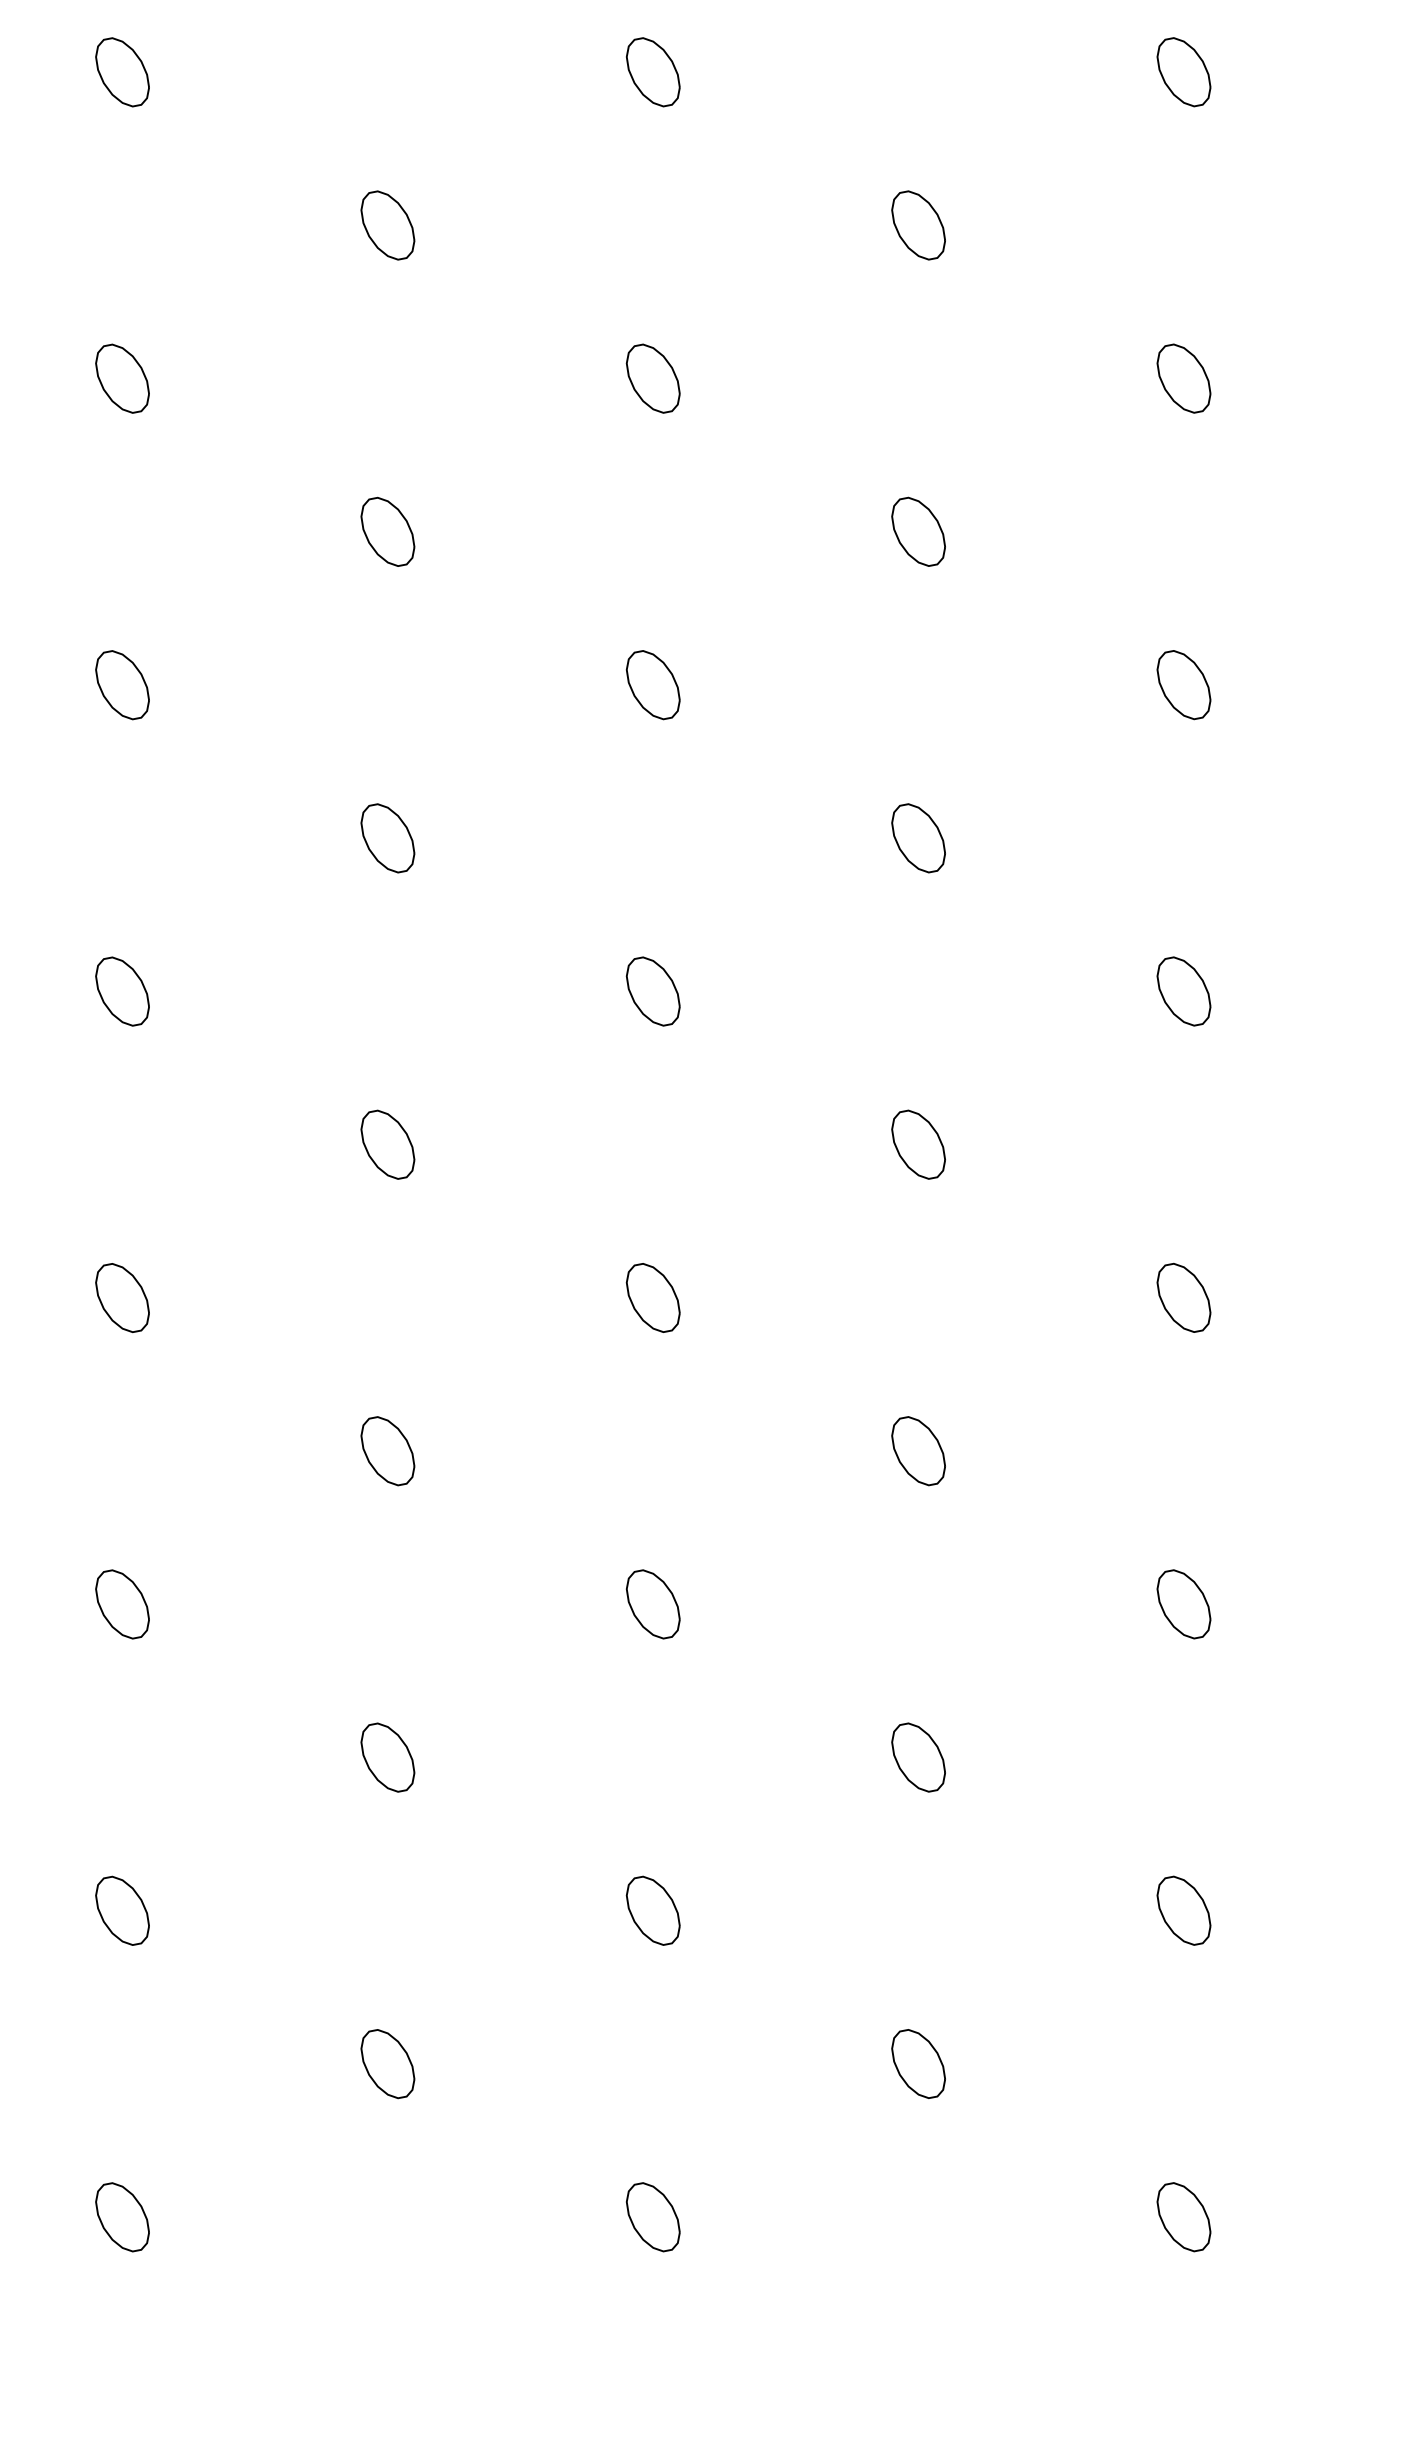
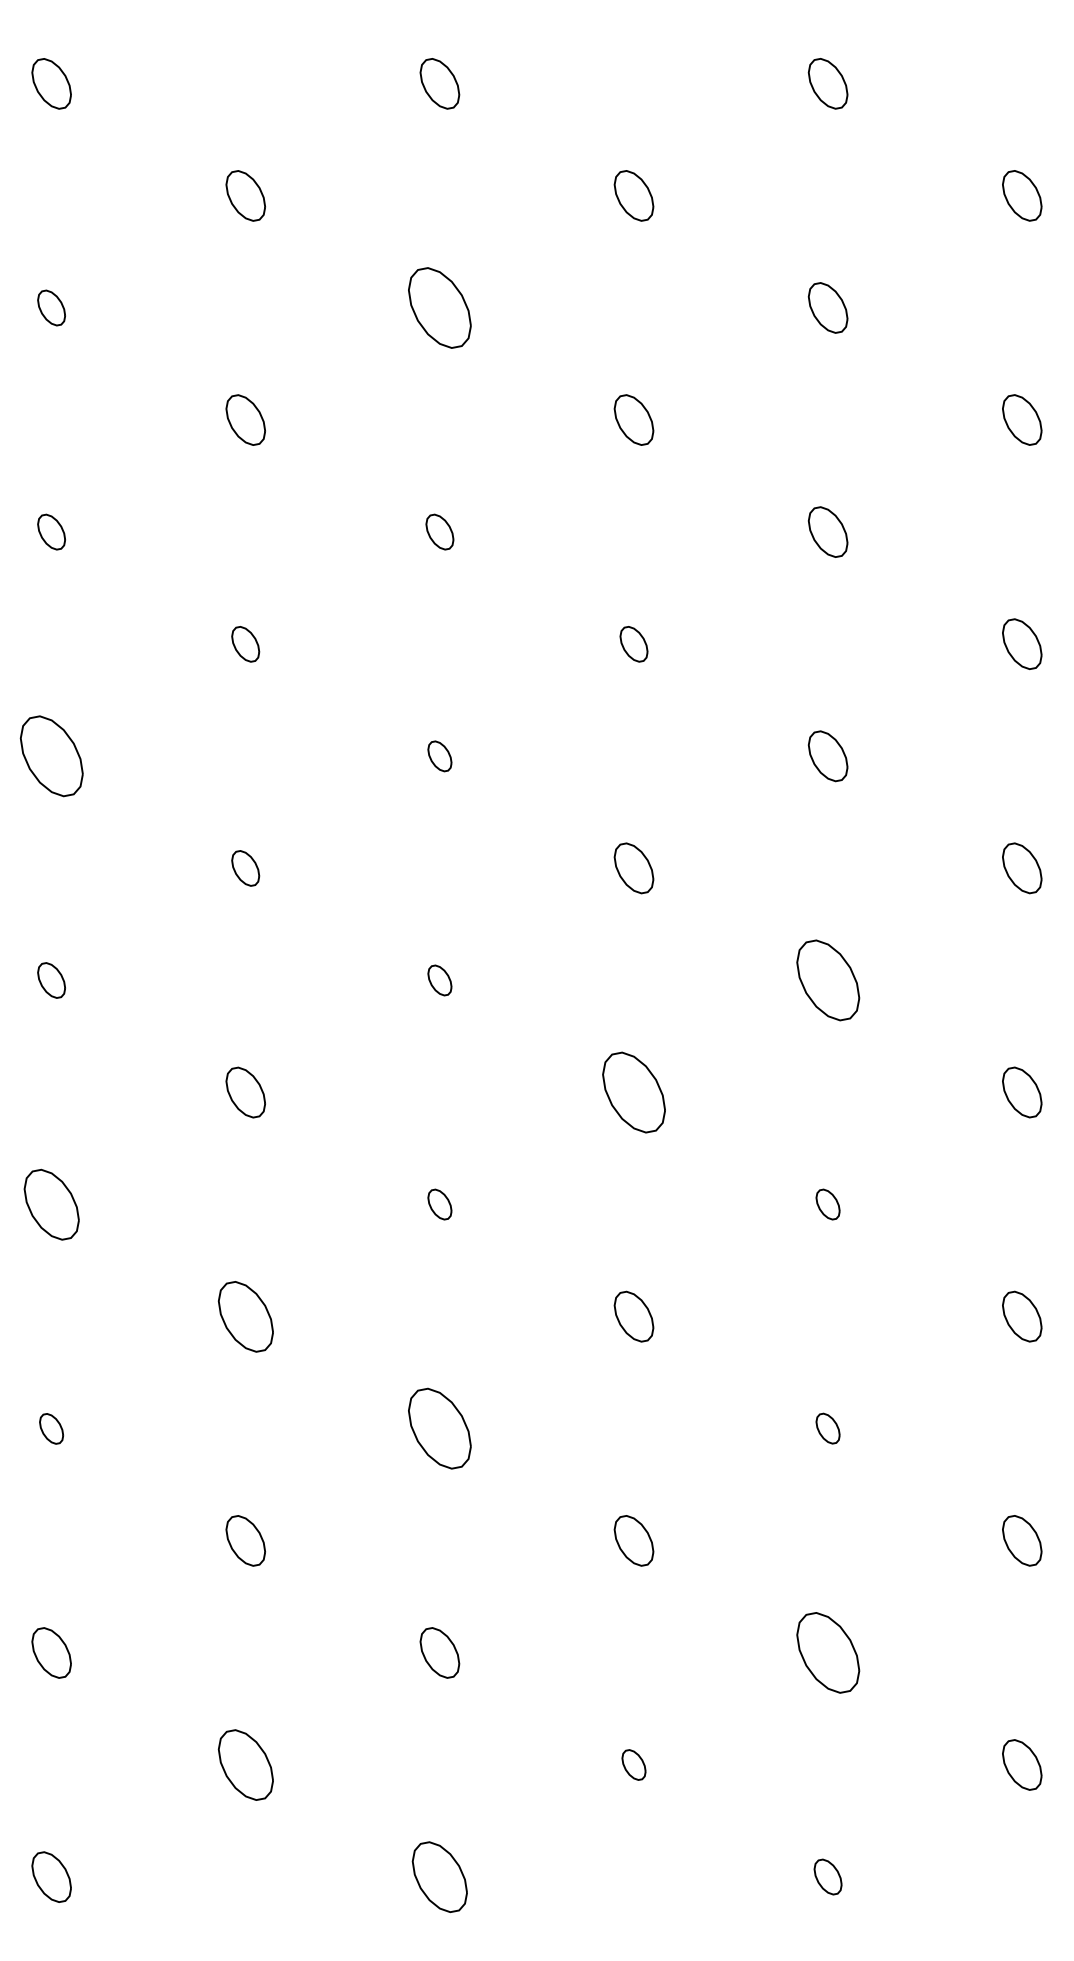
part: (122, 71) -> (51, 307), size x0.7
part: (652, 71) -> (439, 307), size x1.6
part: (122, 377) -> (51, 531), size x0.7
part: (652, 377) -> (439, 531), size x0.7
part: (387, 532) -> (245, 644), size x0.7
part: (917, 532) -> (633, 644), size x0.7
part: (122, 685) -> (51, 756), size x1.6
part: (652, 685) -> (439, 756), size x0.6
part: (387, 838) -> (245, 868), size x0.7
part: (122, 991) -> (51, 980), size x0.7
part: (652, 991) -> (439, 980), size x0.6
part: (1183, 991) -> (827, 980), size x1.6
part: (917, 1144) -> (633, 1092), size x1.6
part: (122, 1297) -> (51, 1204), size x1.4
part: (652, 1297) -> (439, 1204), size x0.6
part: (1183, 1297) -> (827, 1204), size x0.6
part: (387, 1450) -> (245, 1316), size x1.4
part: (122, 1603) -> (51, 1428), size x0.6
part: (652, 1603) -> (439, 1428), size x1.6
part: (1183, 1603) -> (827, 1428), size x0.6
part: (1183, 1910) -> (827, 1652), size x1.6
part: (387, 2063) -> (245, 1764), size x1.4
part: (917, 2063) -> (633, 1764), size x0.6
part: (652, 2216) -> (439, 1876), size x1.4
part: (1183, 2216) -> (827, 1876), size x0.7

